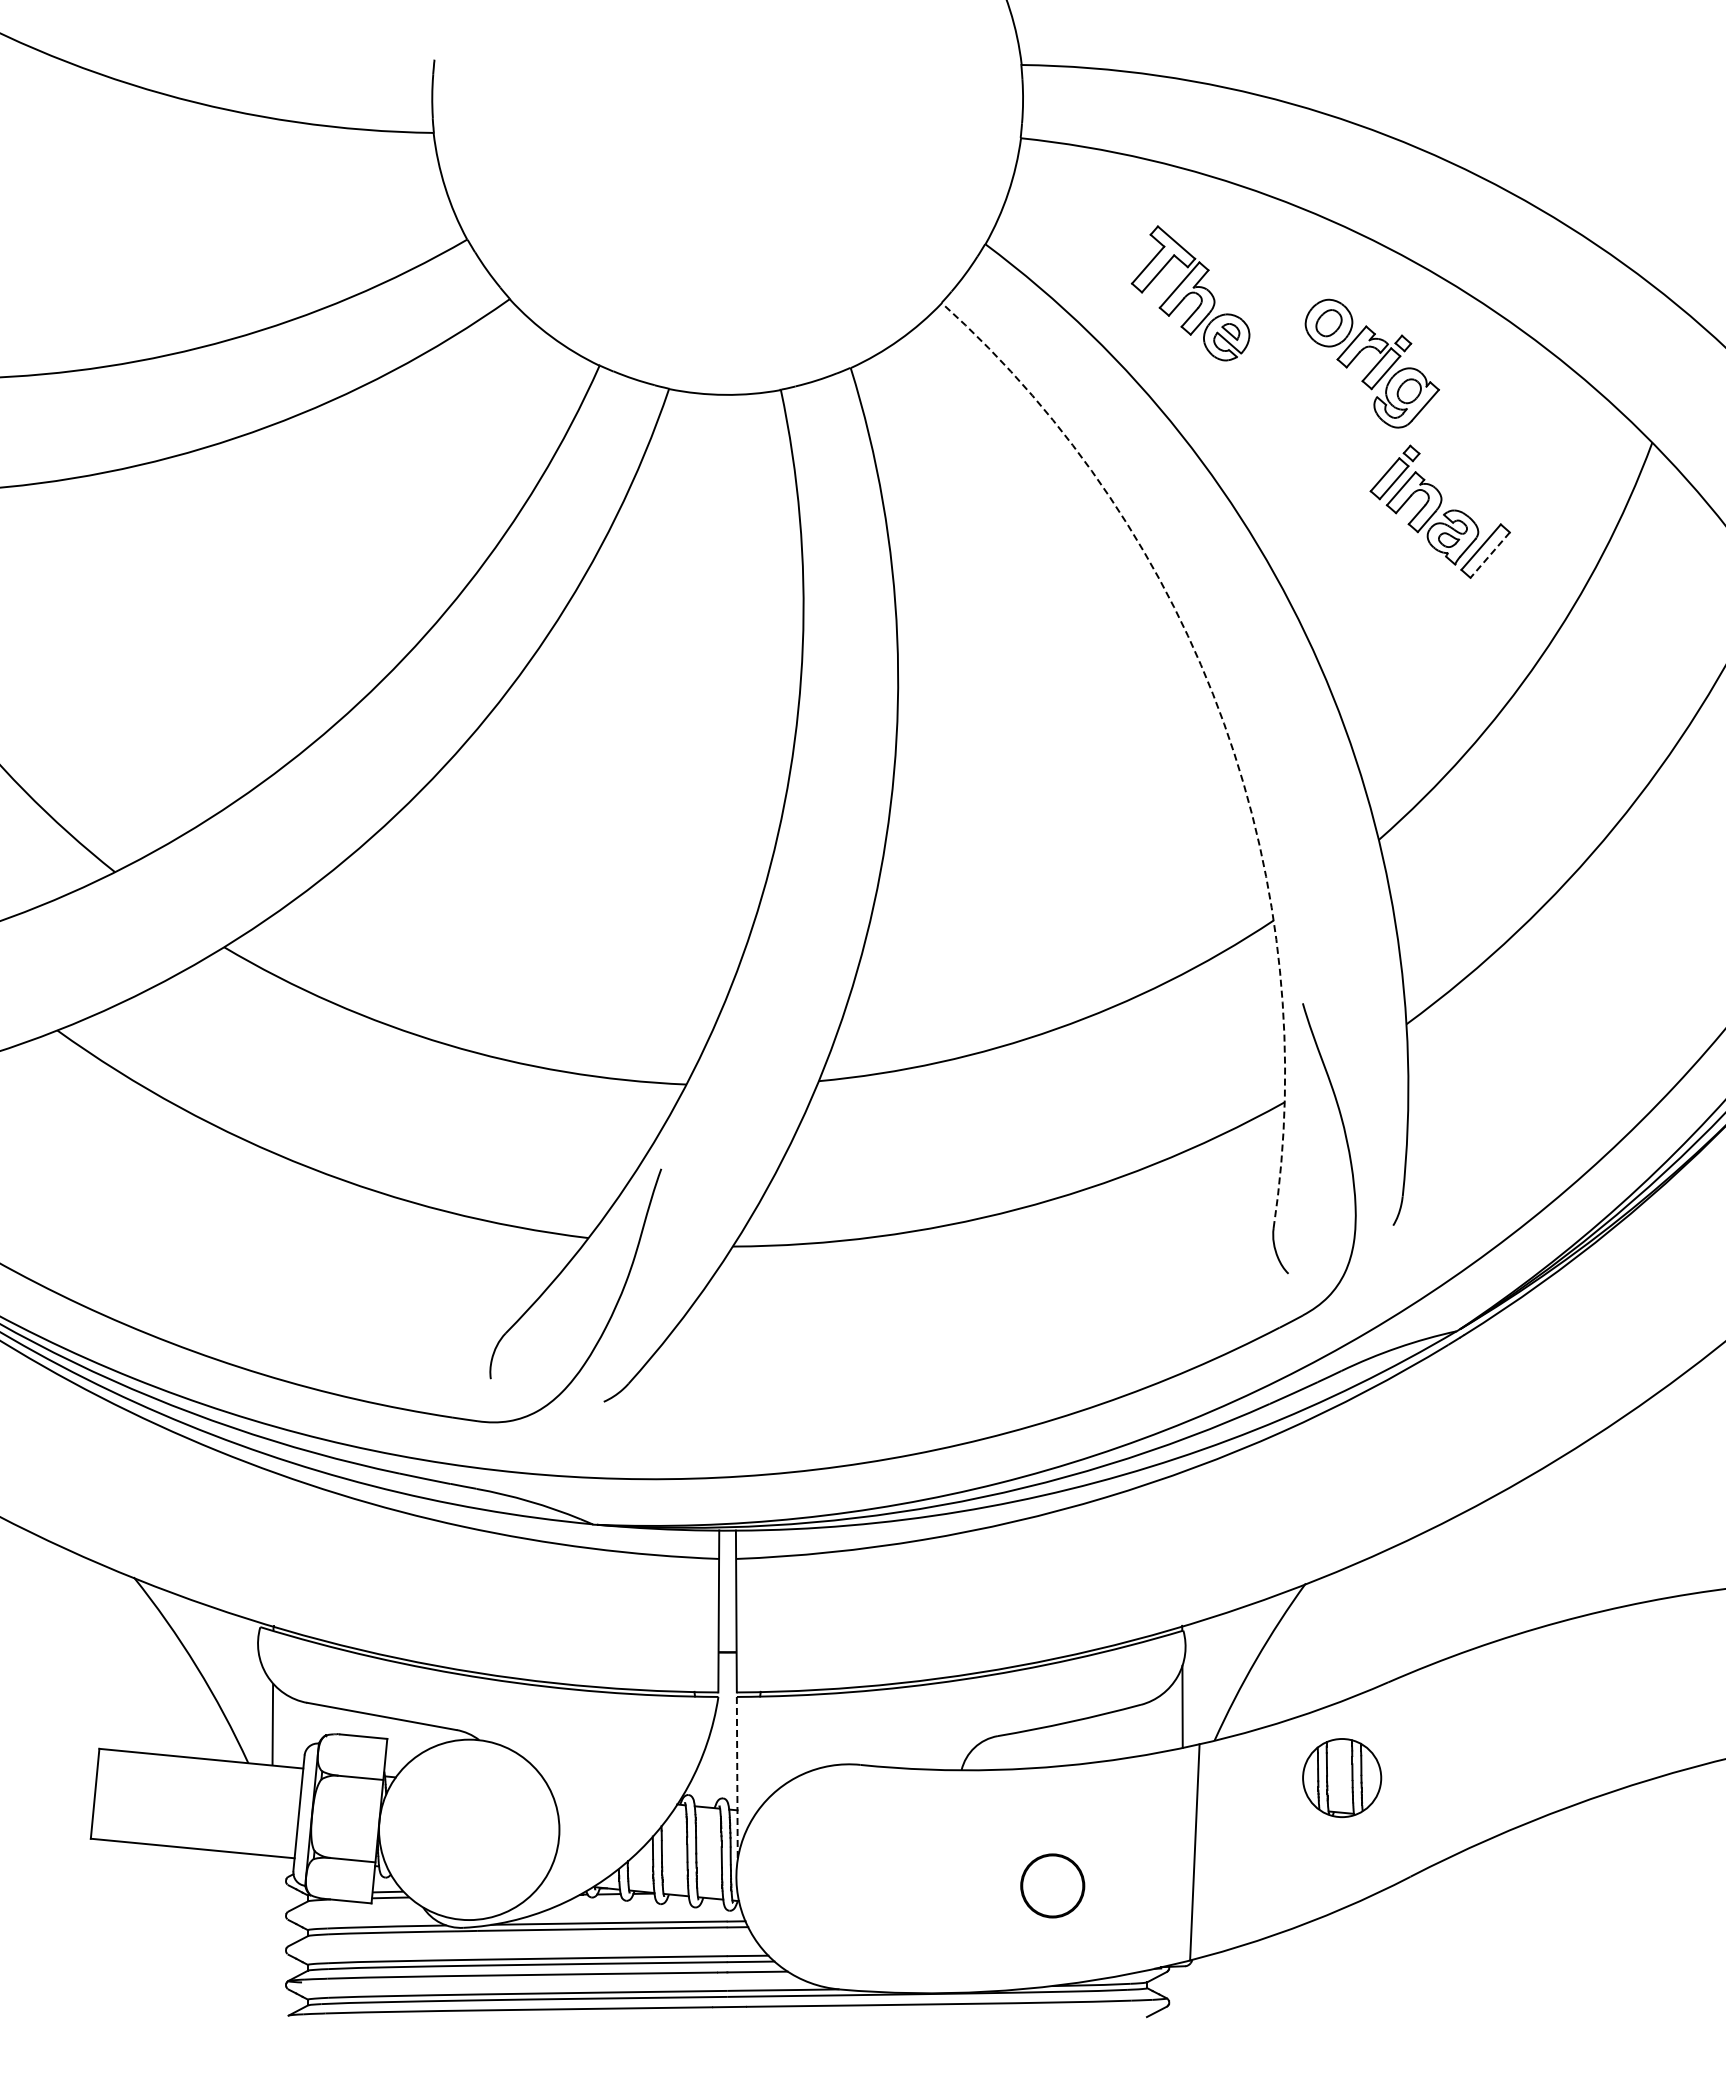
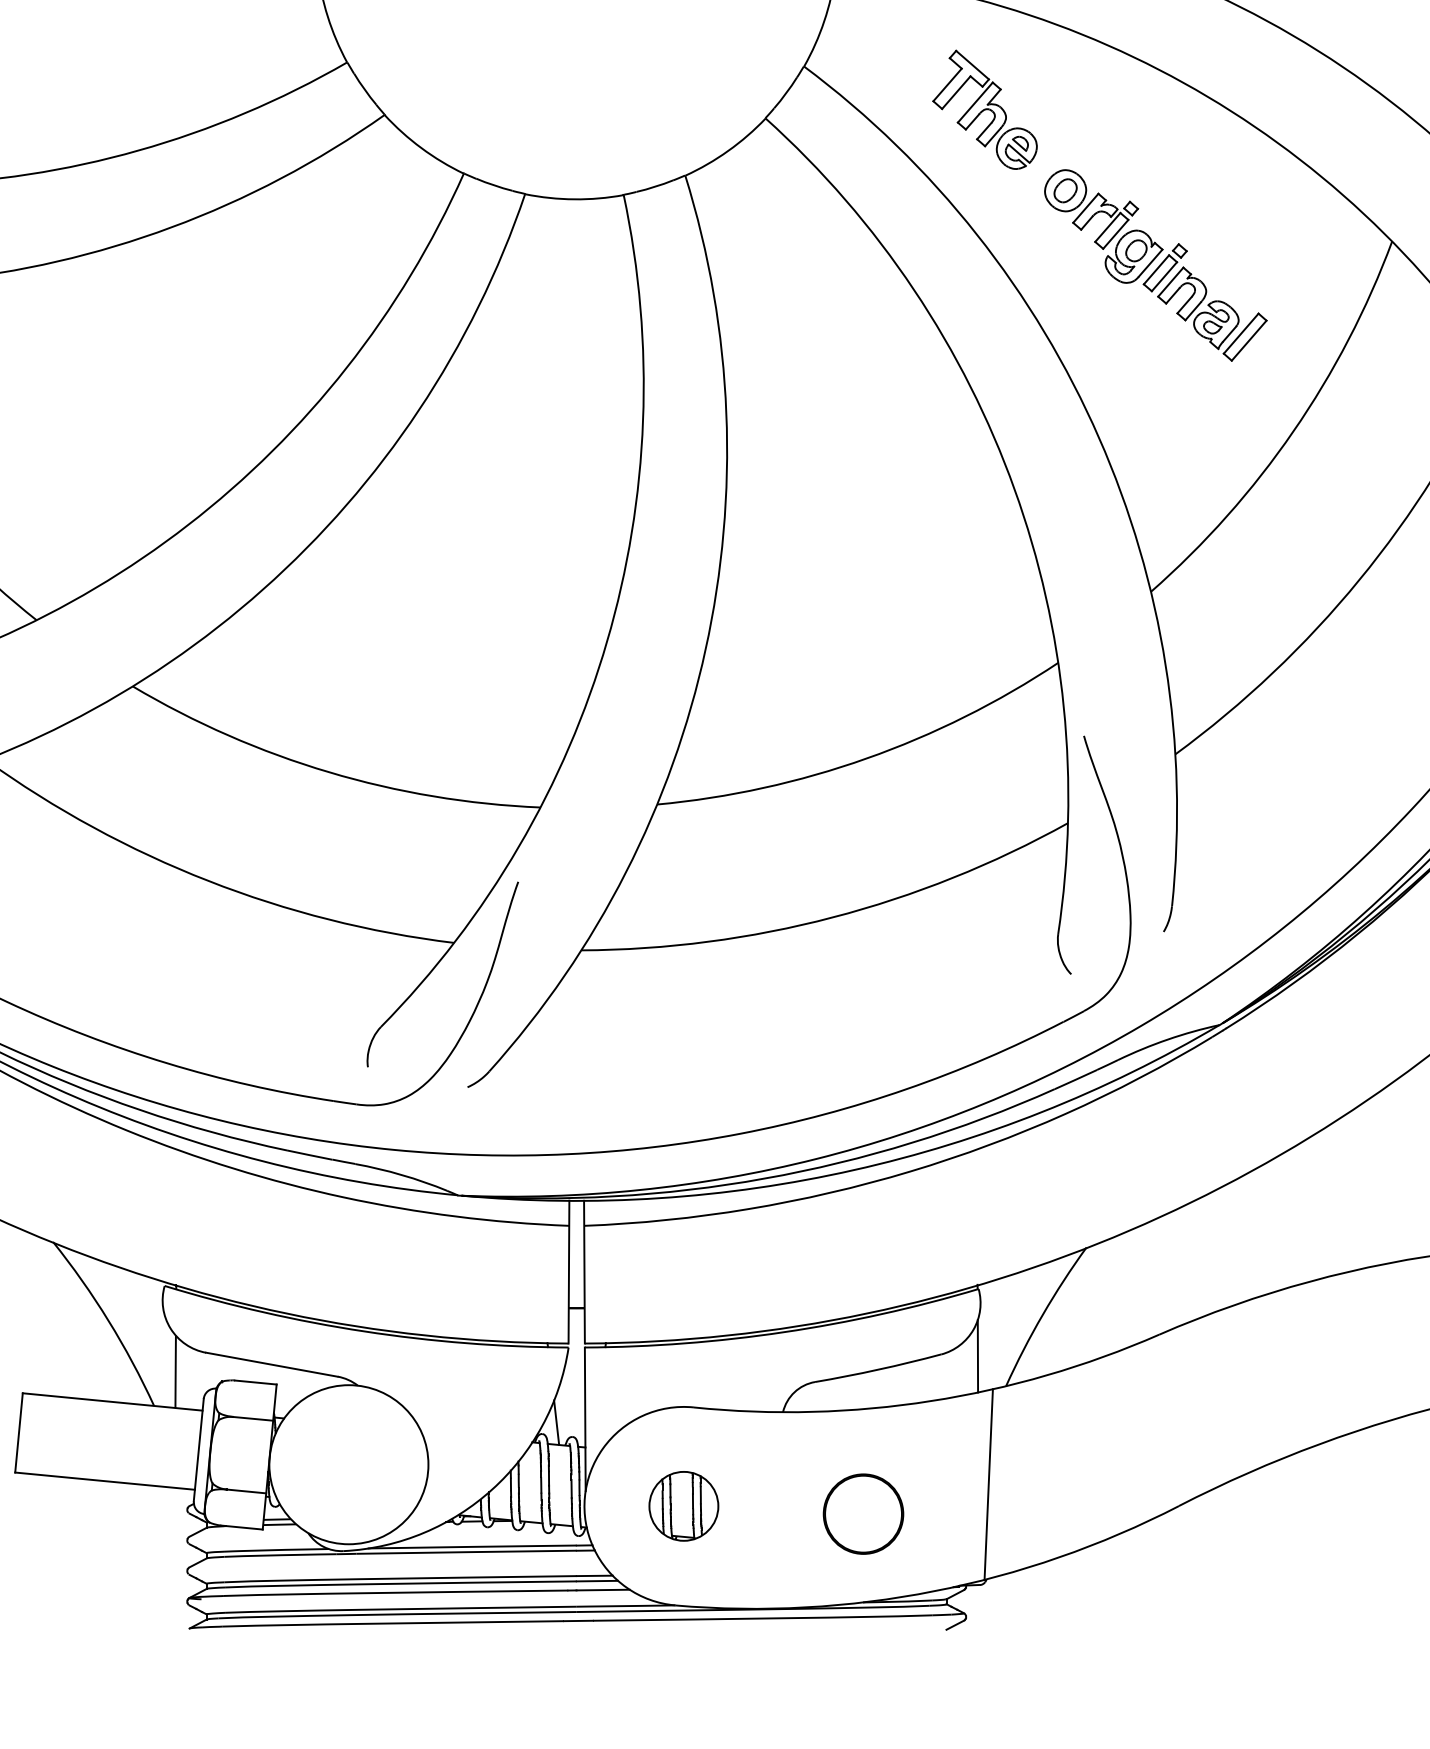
part: (1371, 363) -> (1103, 226), moved
line: (1489, 555) -> (1248, 340), dashed -> solid
arc: (1224, 723) -> (1014, 489), dashed -> solid
line: (737, 1778) -> (585, 1419), dashed -> solid
part: (1342, 1778) -> (684, 1506), moved
line: (704, 1781) -> (556, 1422), added
part: (1052, 1885) -> (863, 1513), size x1.43

